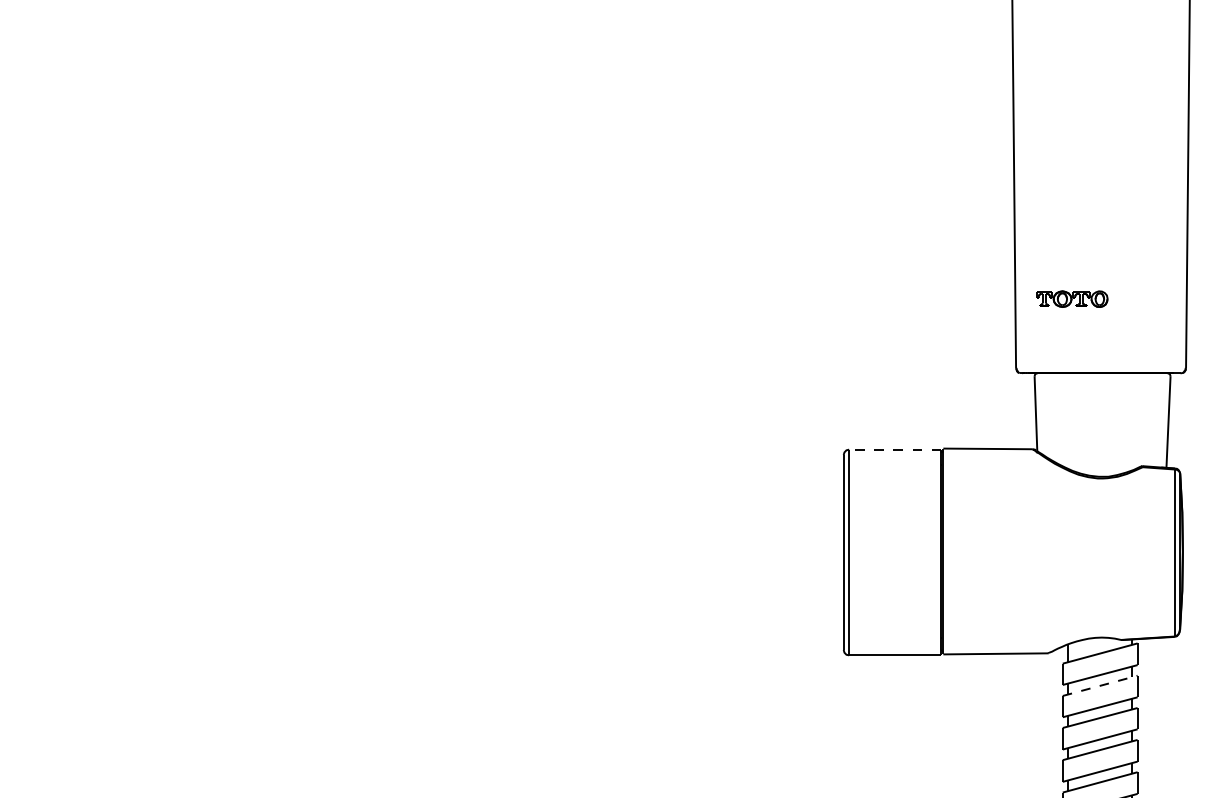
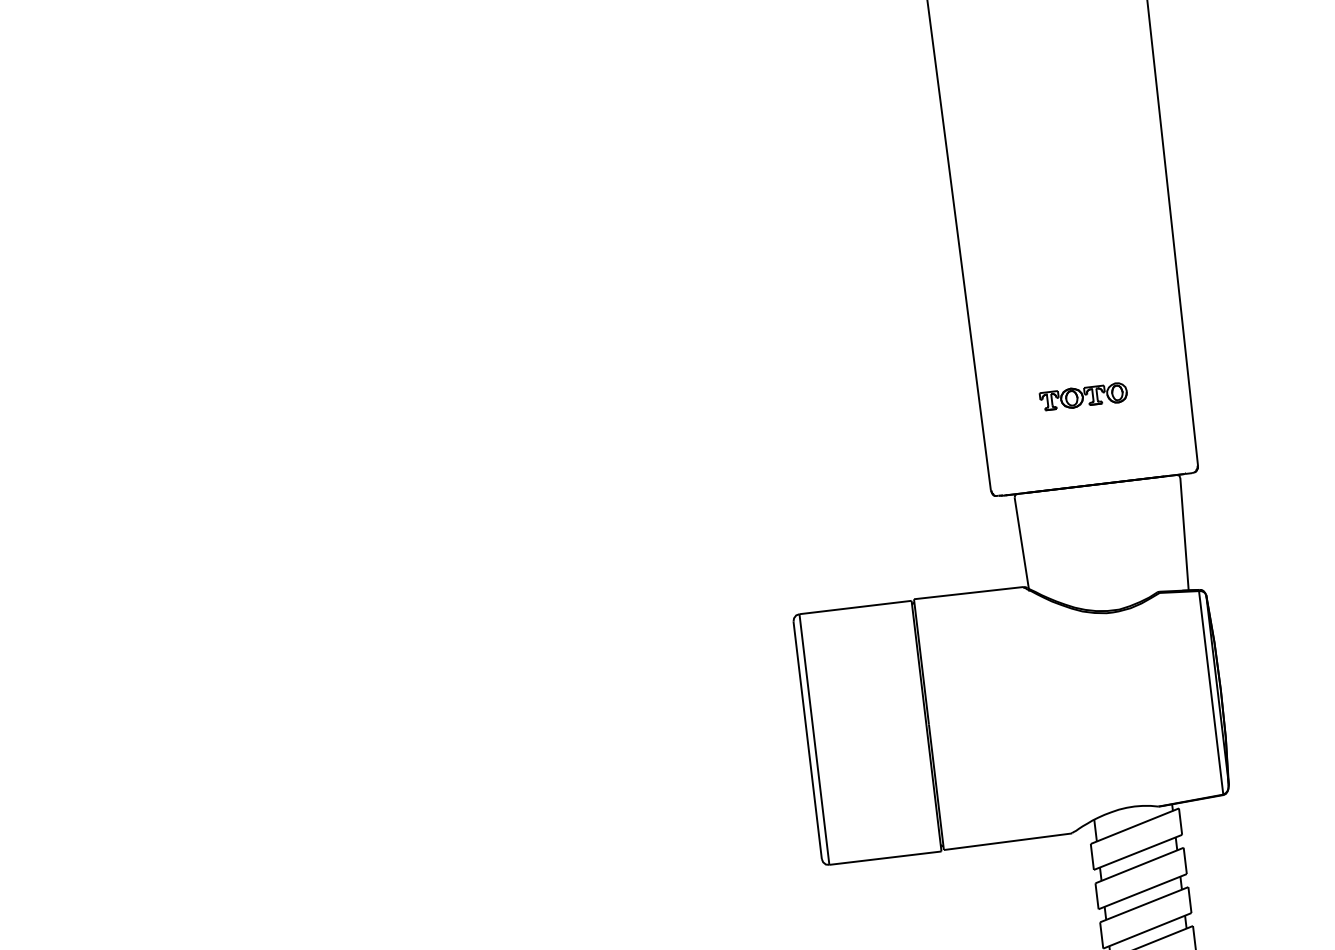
part: (1072, 298) -> (1083, 395), moved
line: (894, 449) -> (854, 607), dashed -> solid
line: (1100, 685) -> (1139, 865), dashed -> solid

